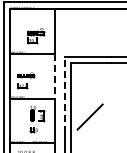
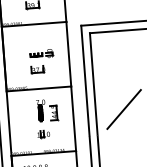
line: (54, 76) -> (68, 54), dashed -> solid
part: (26, 80) -> (42, 61), moved
line: (64, 95) -> (84, 81), dashed -> solid

